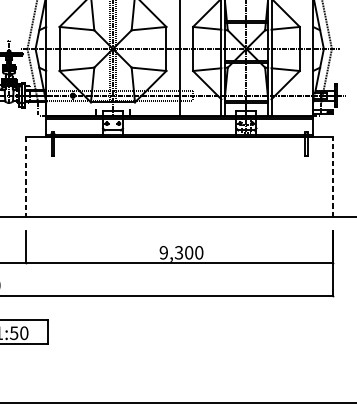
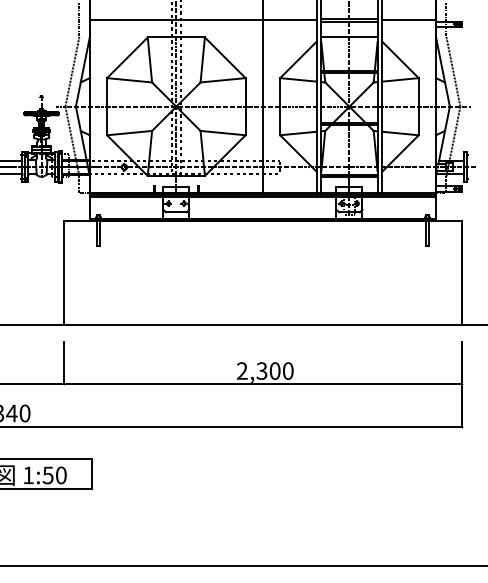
line: (26, 176) -> (63, 272), dashed -> solid
line: (333, 176) -> (462, 272), dashed -> solid
text: (163, 252) -> (242, 370), 9,300 -> 2,300

